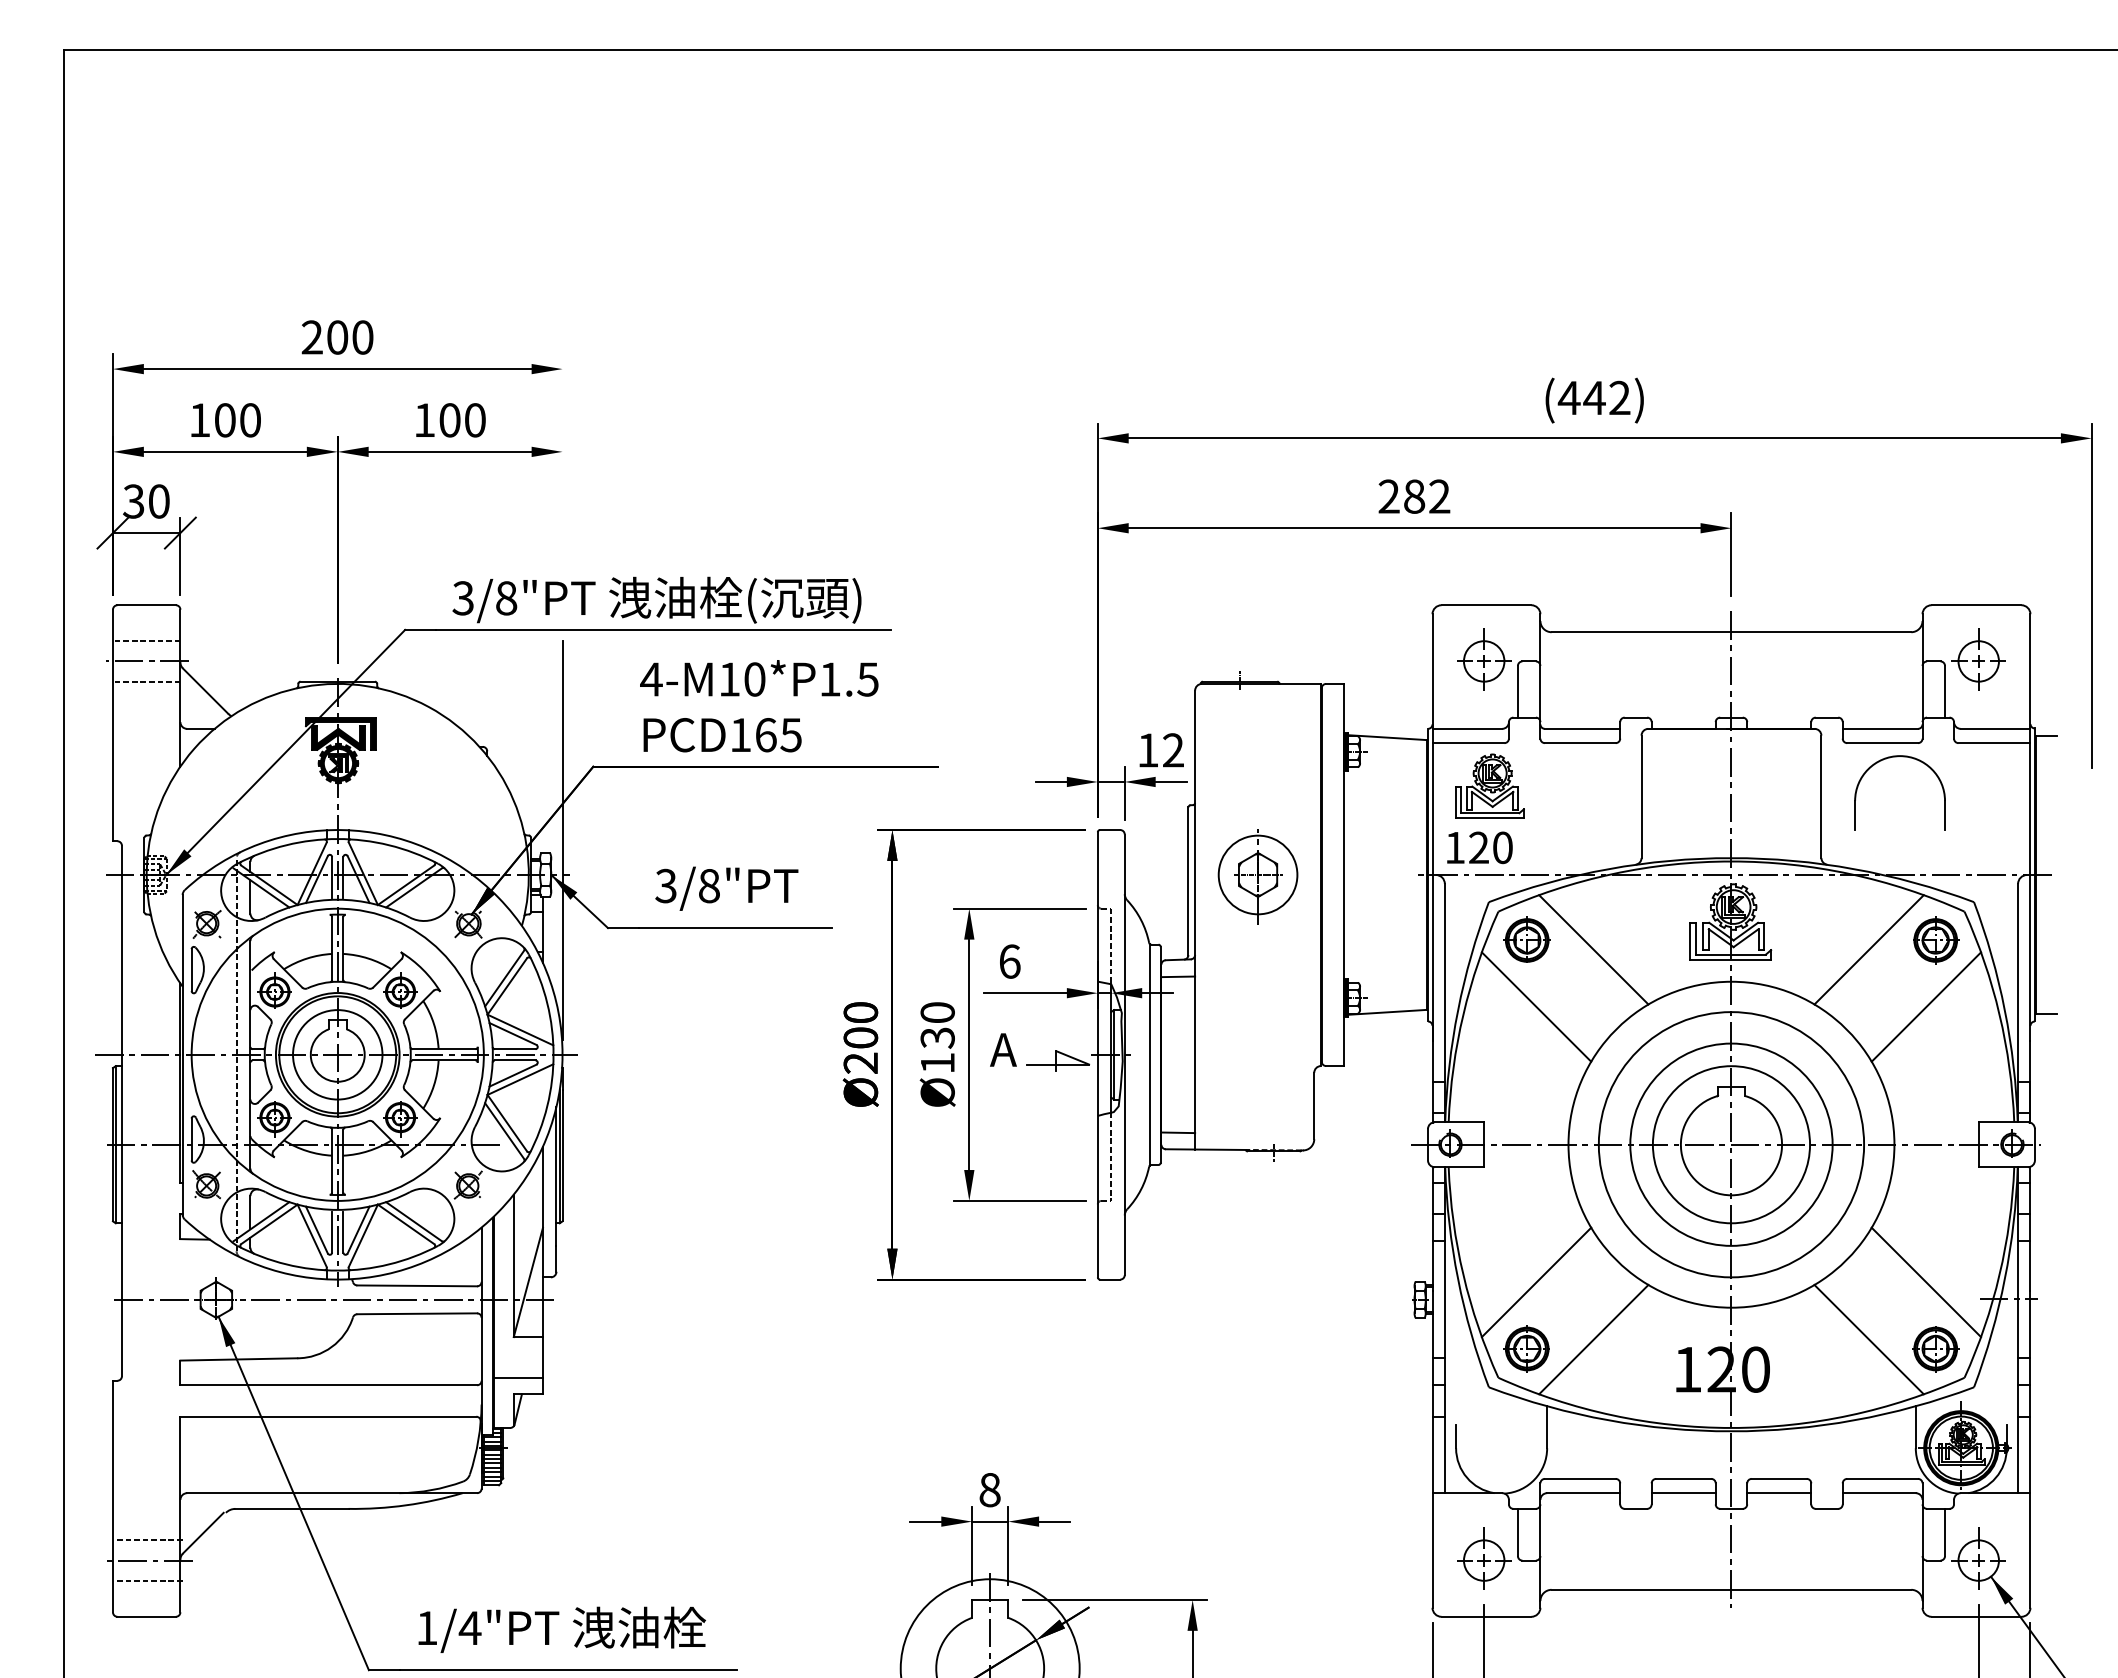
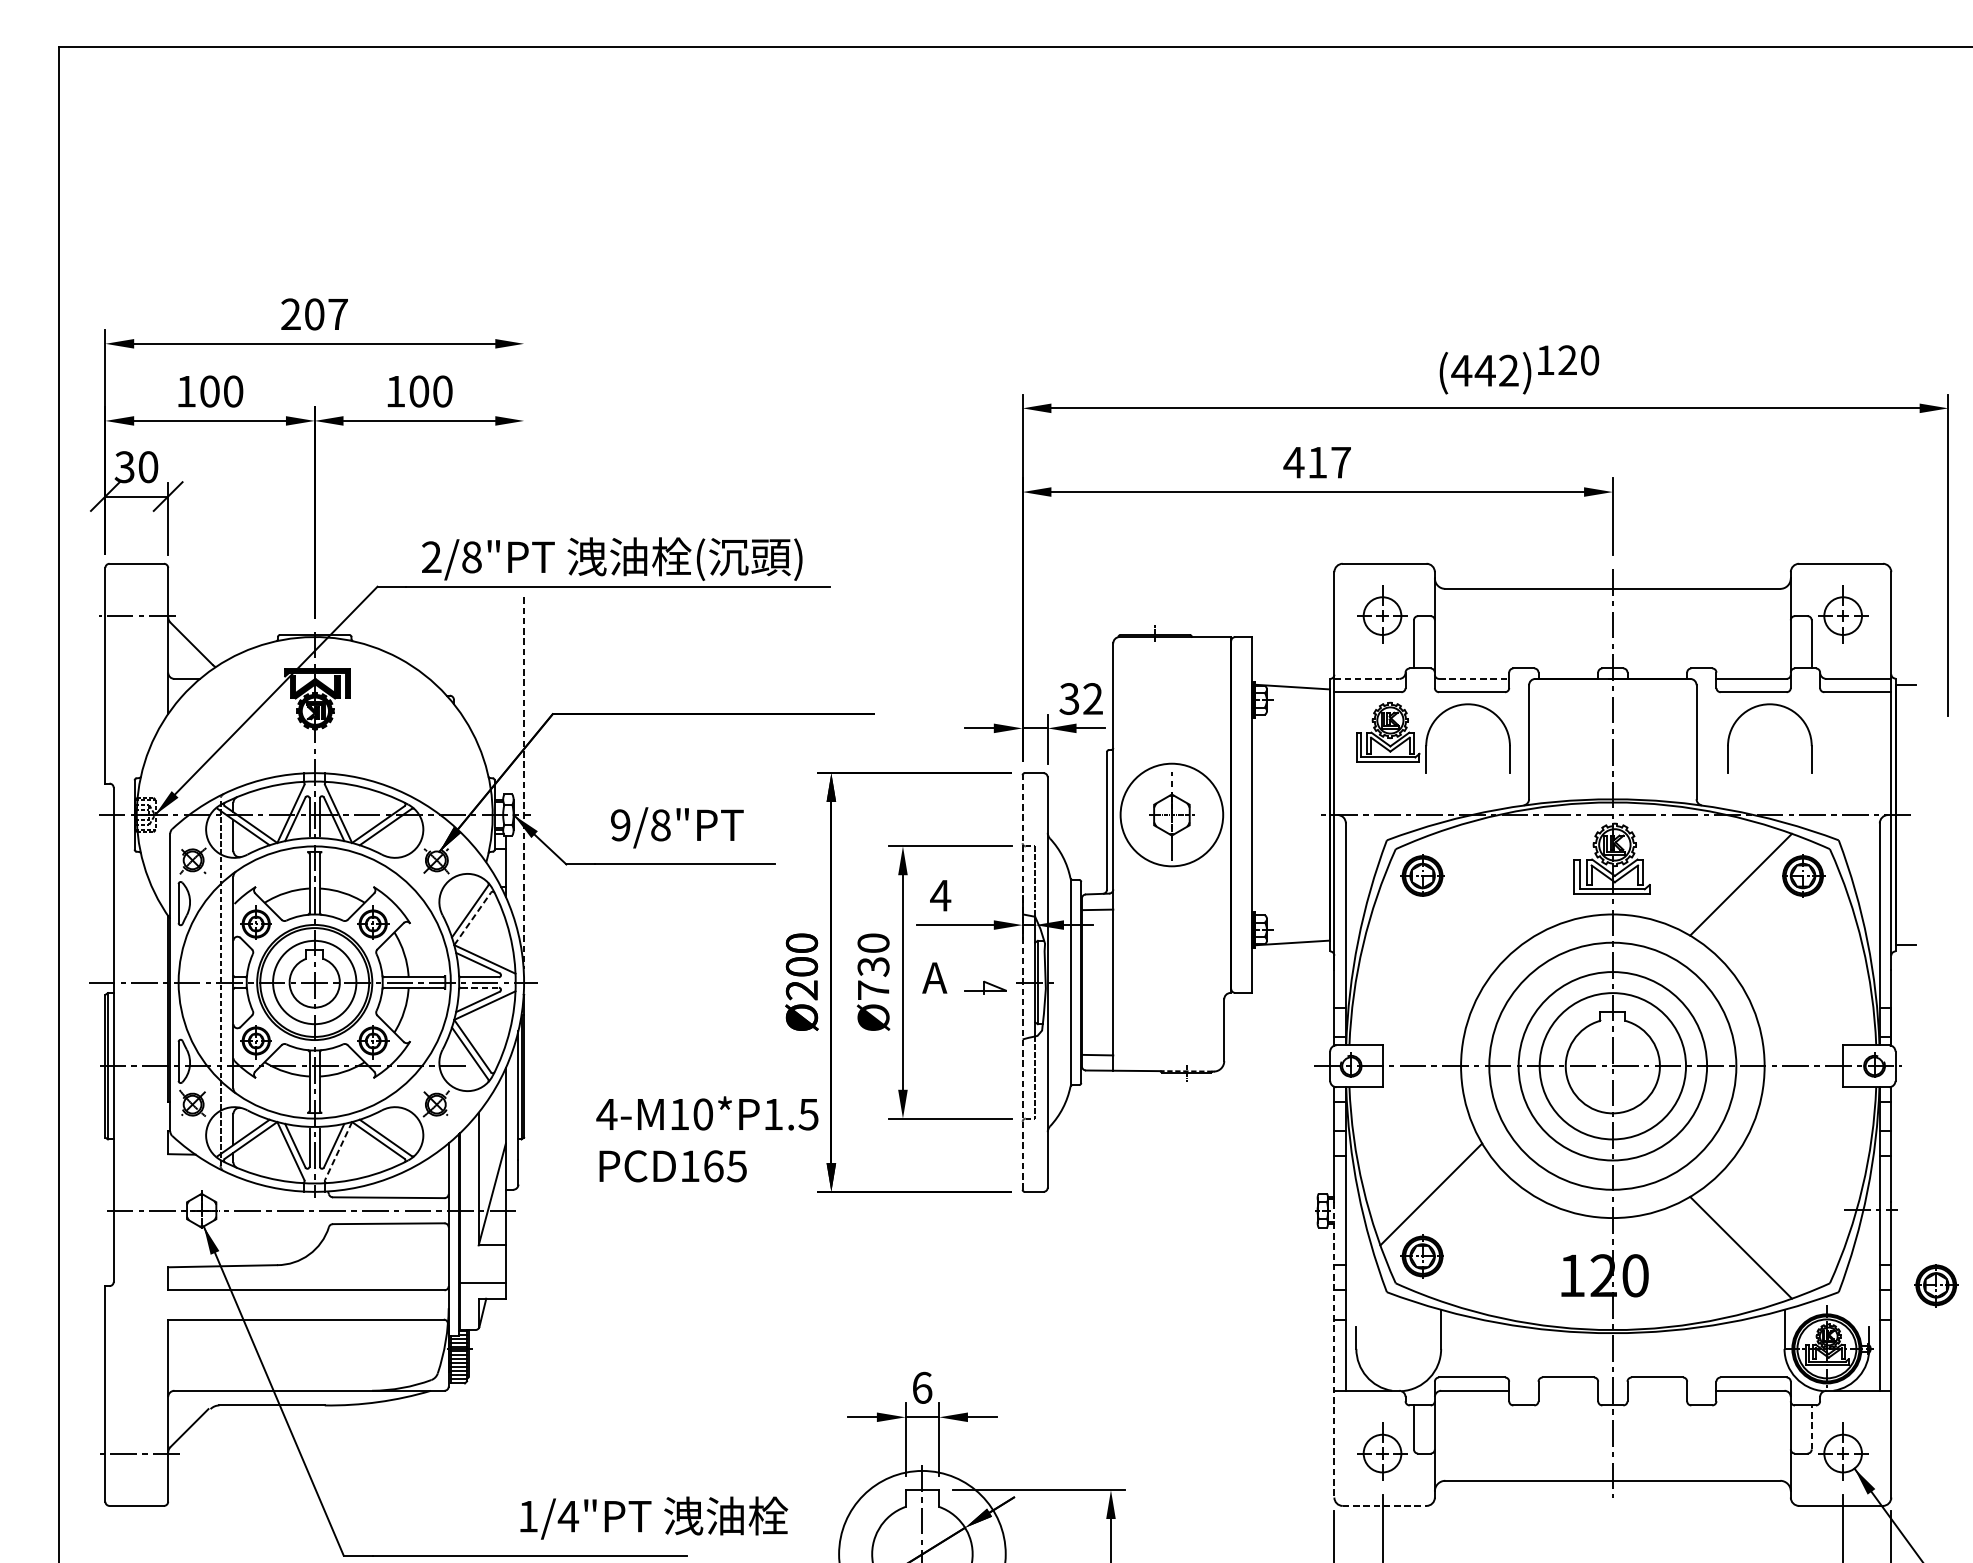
text: (362, 337) -> (337, 314), 200 -> 207
text: (1413, 496) -> (1316, 462), 282 -> 417
text: (462, 598) -> (430, 557), 3/8"PT -> 2/8"PT
line: (146, 641) -> (136, 597), removed
line: (146, 681) -> (136, 634), removed
text: (759, 706) -> (707, 1139), moved
line: (1467, 728) -> (1366, 678), solid -> dashed
line: (1582, 728) -> (1474, 678), solid -> dashed
text: (1147, 750) -> (1068, 699), 12 -> 32
part: (1573, 757) -> (1465, 705), added
line: (562, 841) -> (524, 783), solid -> dashed
text: (1479, 847) -> (1568, 360), moved
circle: (1257, 874) -> (1171, 814), size x1.4
text: (665, 886) -> (619, 825), 3/8"PT -> 9/8"PT
line: (1593, 949) -> (1484, 884), removed
text: (1009, 961) -> (940, 895), 6 -> 4
line: (507, 986) -> (472, 918), solid -> dashed
line: (1536, 1006) -> (1431, 937), removed
line: (1926, 1006) -> (1794, 937), removed
line: (1097, 1054) -> (1022, 982), solid -> dashed
line: (515, 1060) -> (480, 987), solid -> dashed
part: (1057, 1060) -> (985, 987), size x0.7
text: (937, 1062) -> (873, 989), Ø130 -> Ø730
line: (363, 1236) -> (338, 1151), solid -> dashed
line: (1926, 1282) -> (1794, 1194), removed
line: (1593, 1339) -> (1484, 1247), removed
part: (1935, 1349) -> (1936, 1285), moved
line: (1432, 1449) -> (1334, 1350), solid -> dashed
text: (989, 1489) -> (921, 1387), 8 -> 6
line: (1683, 1493) -> (1568, 1391), removed
line: (1779, 1493) -> (1657, 1391), removed
line: (1945, 1532) -> (1812, 1427), solid -> dashed
line: (148, 1540) -> (138, 1434), removed
line: (148, 1580) -> (138, 1472), removed
line: (1486, 1616) -> (1384, 1505), solid -> dashed
text: (561, 1629) -> (653, 1517), moved

